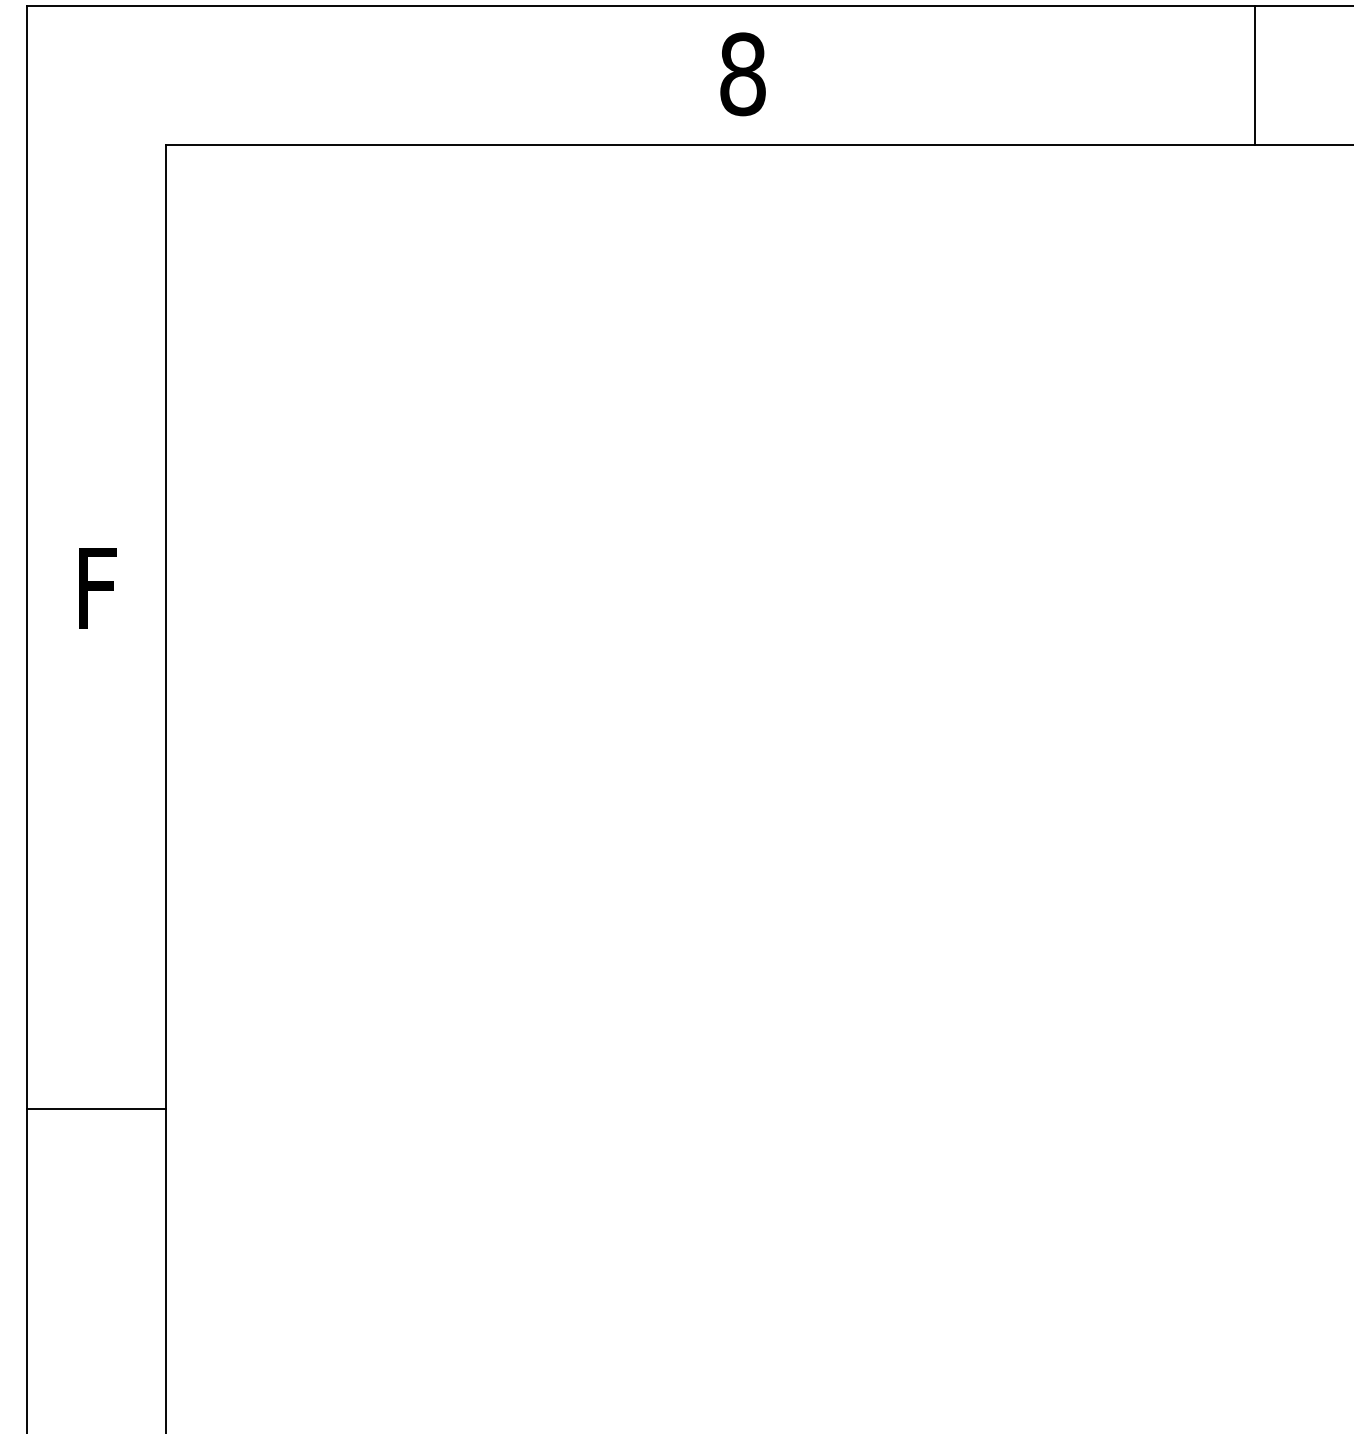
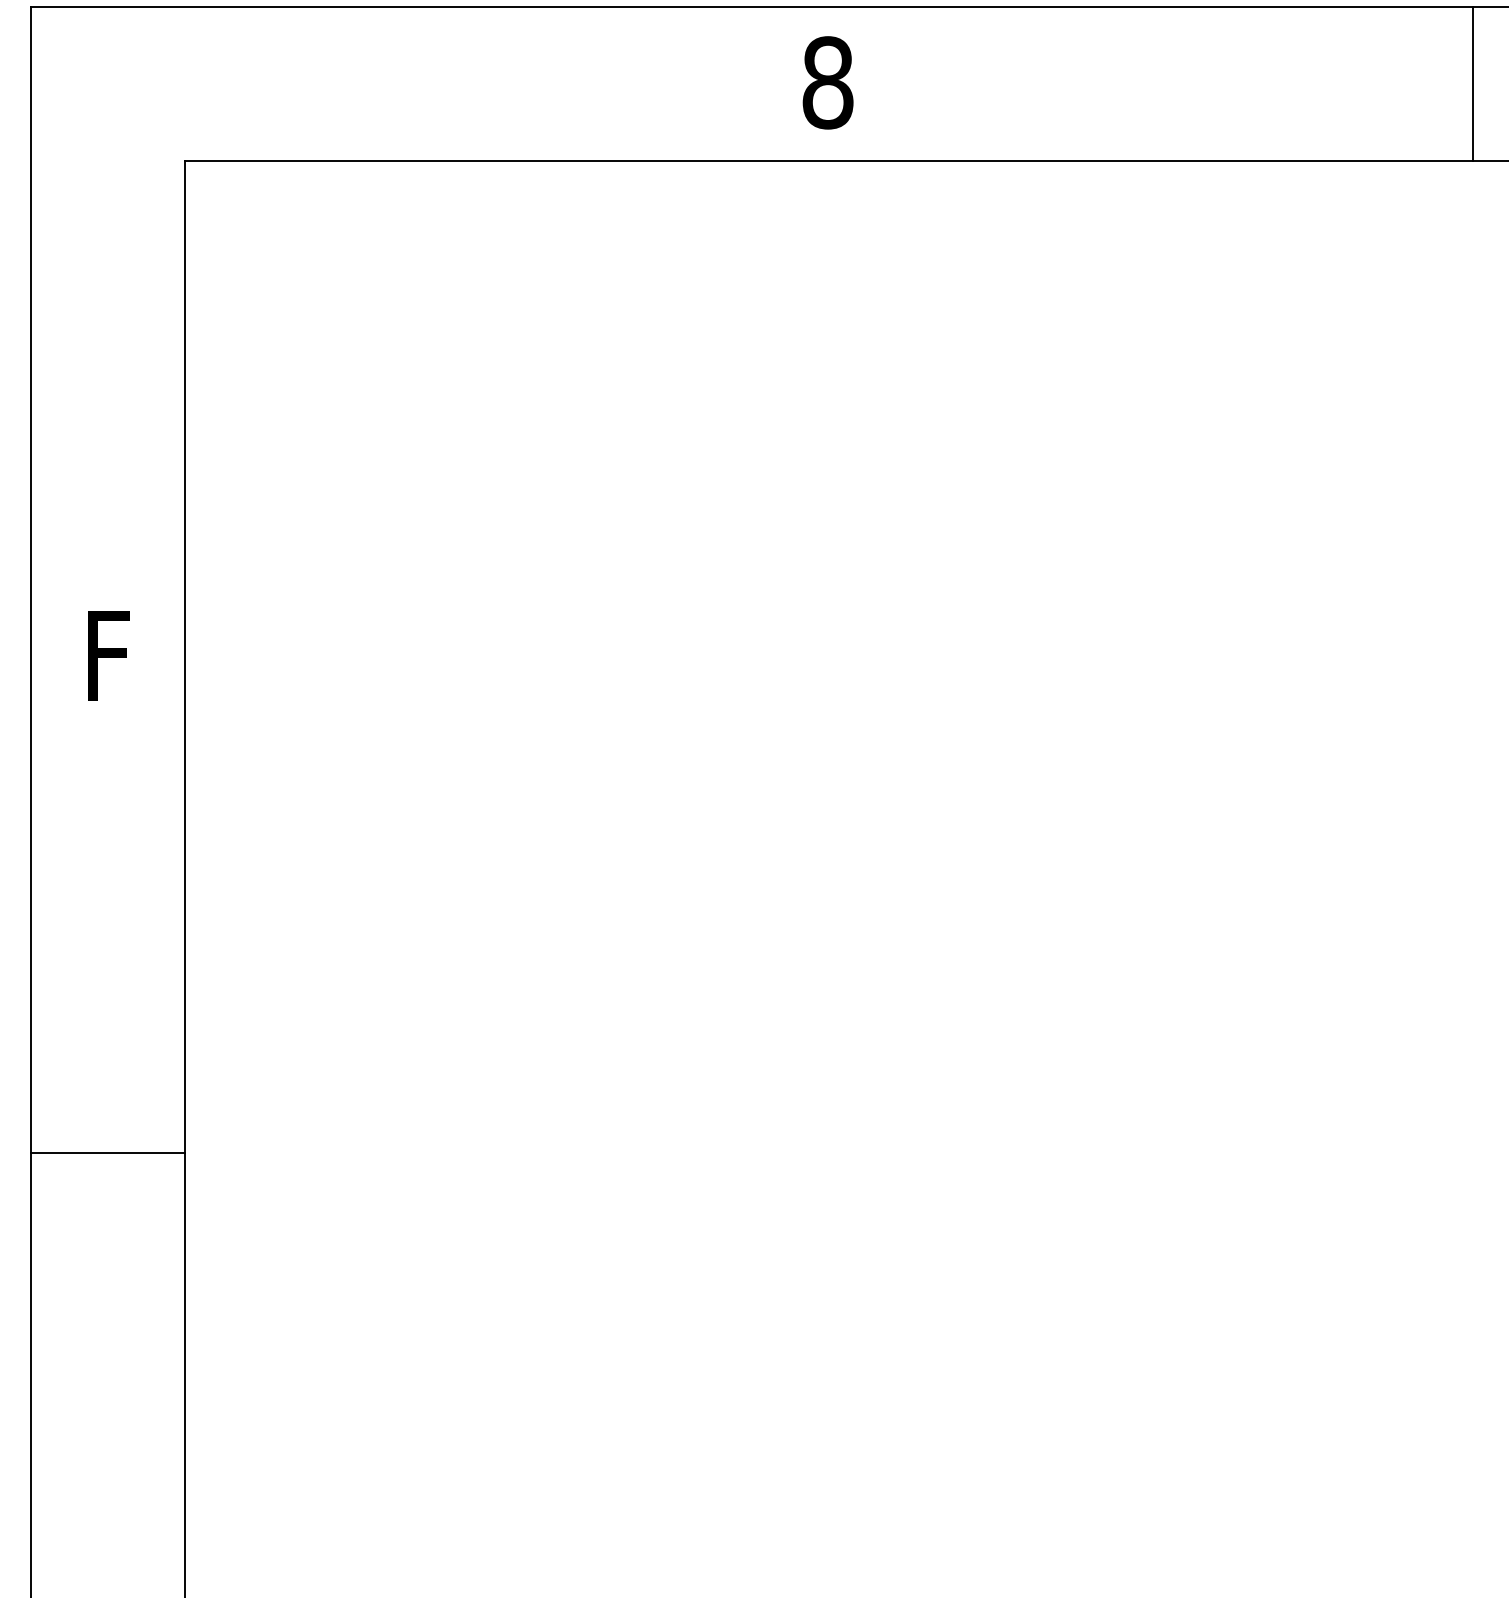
line: (1254, 74) -> (1472, 83), moved
line: (96, 1108) -> (107, 1152), moved

